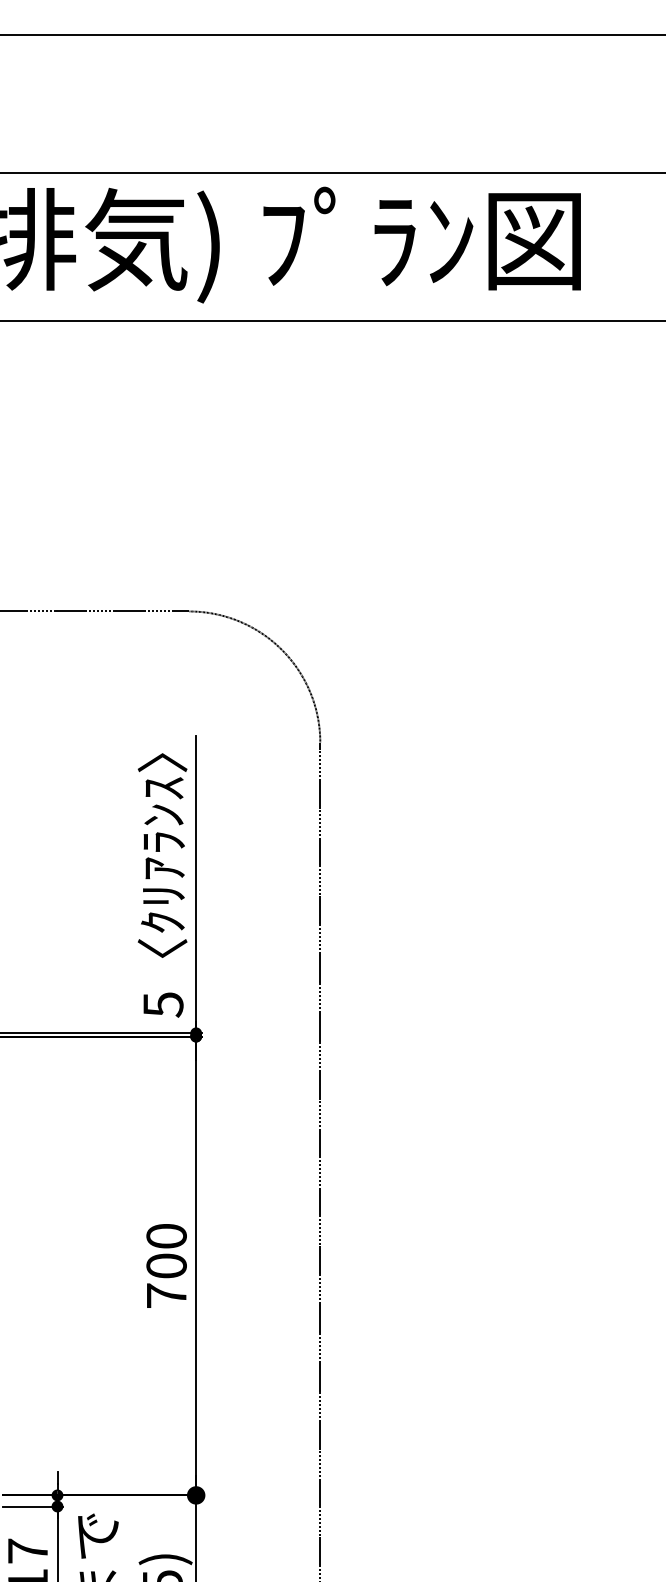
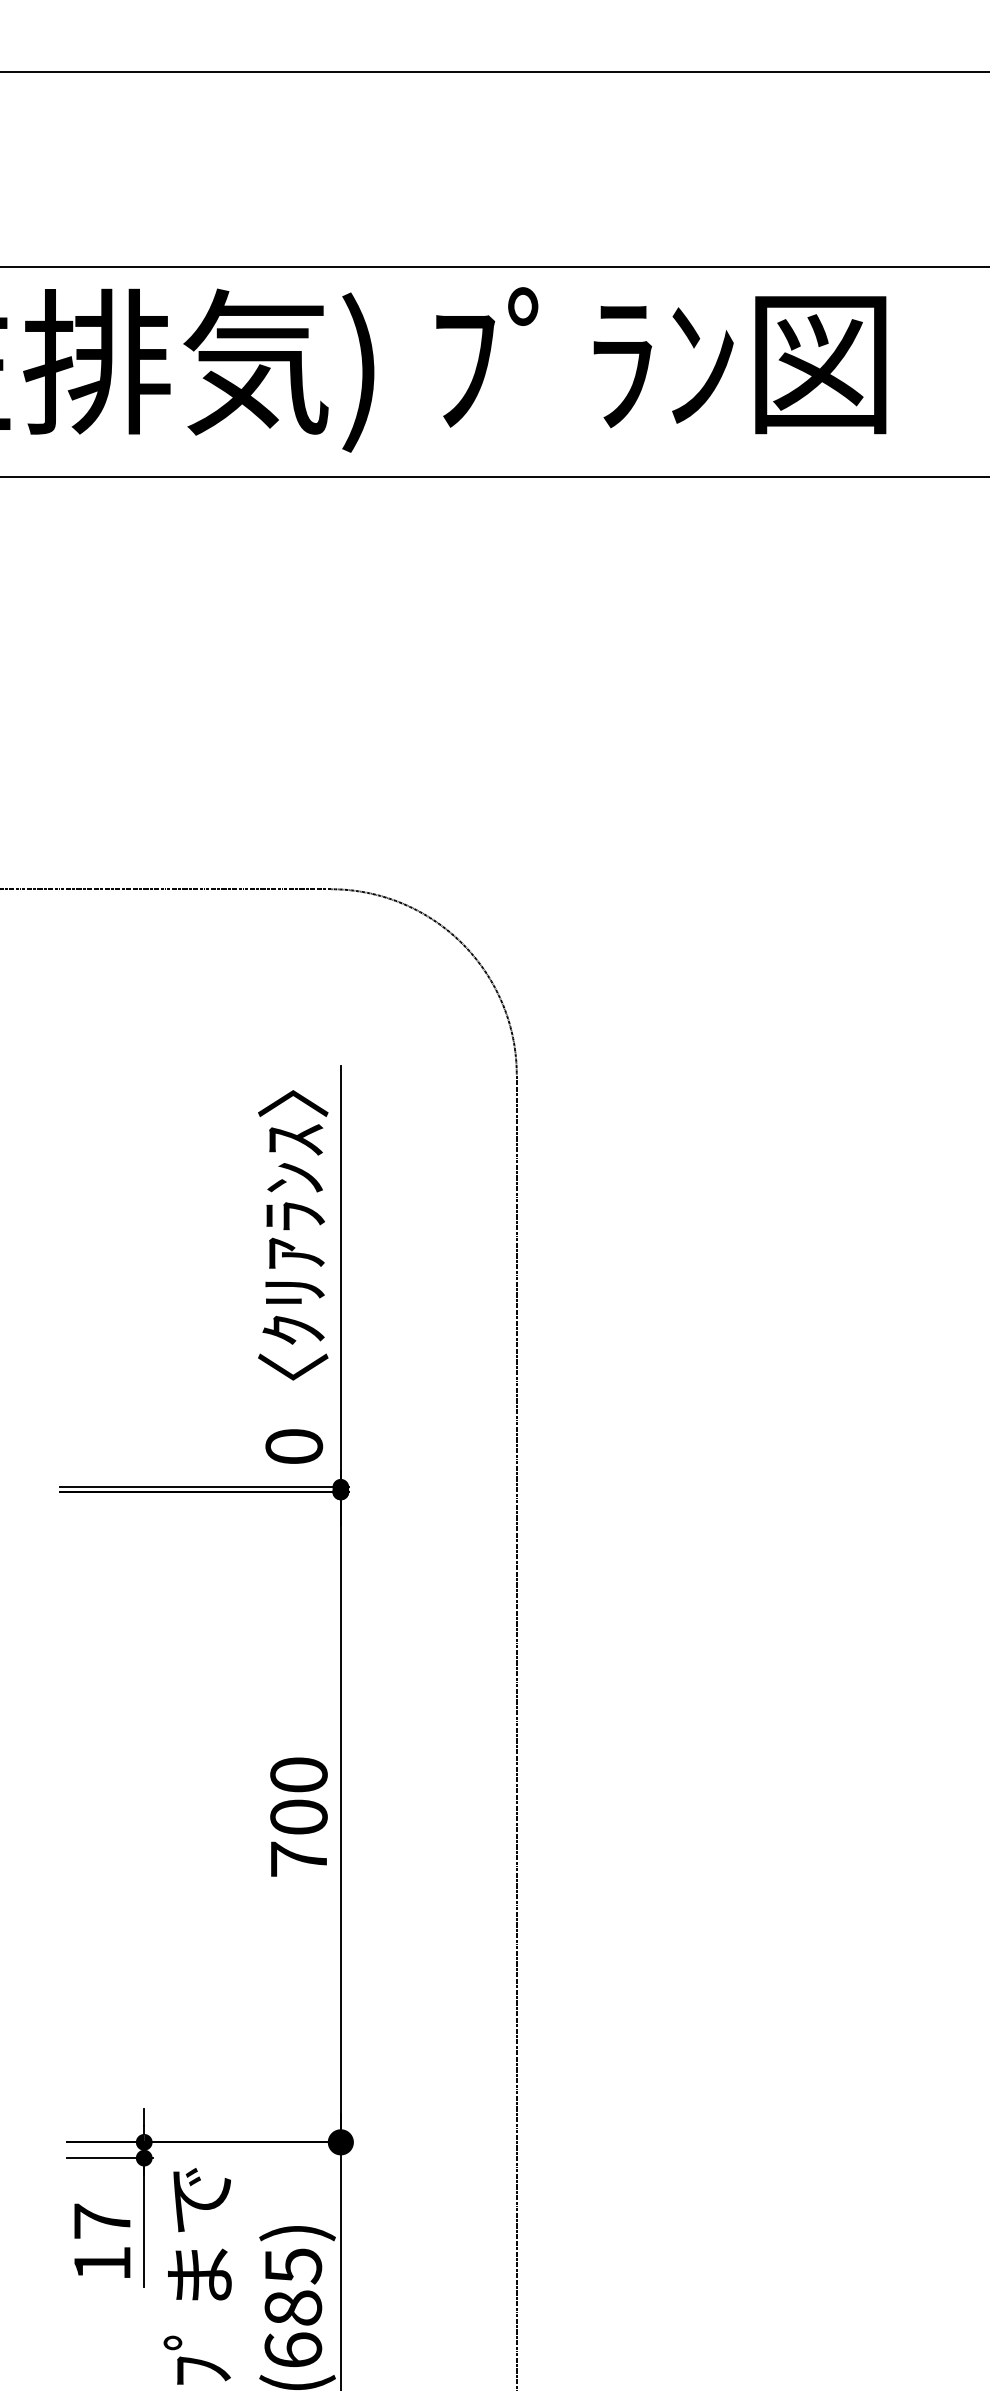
text: (163, 1005) -> (294, 1447), 5 -> 0

